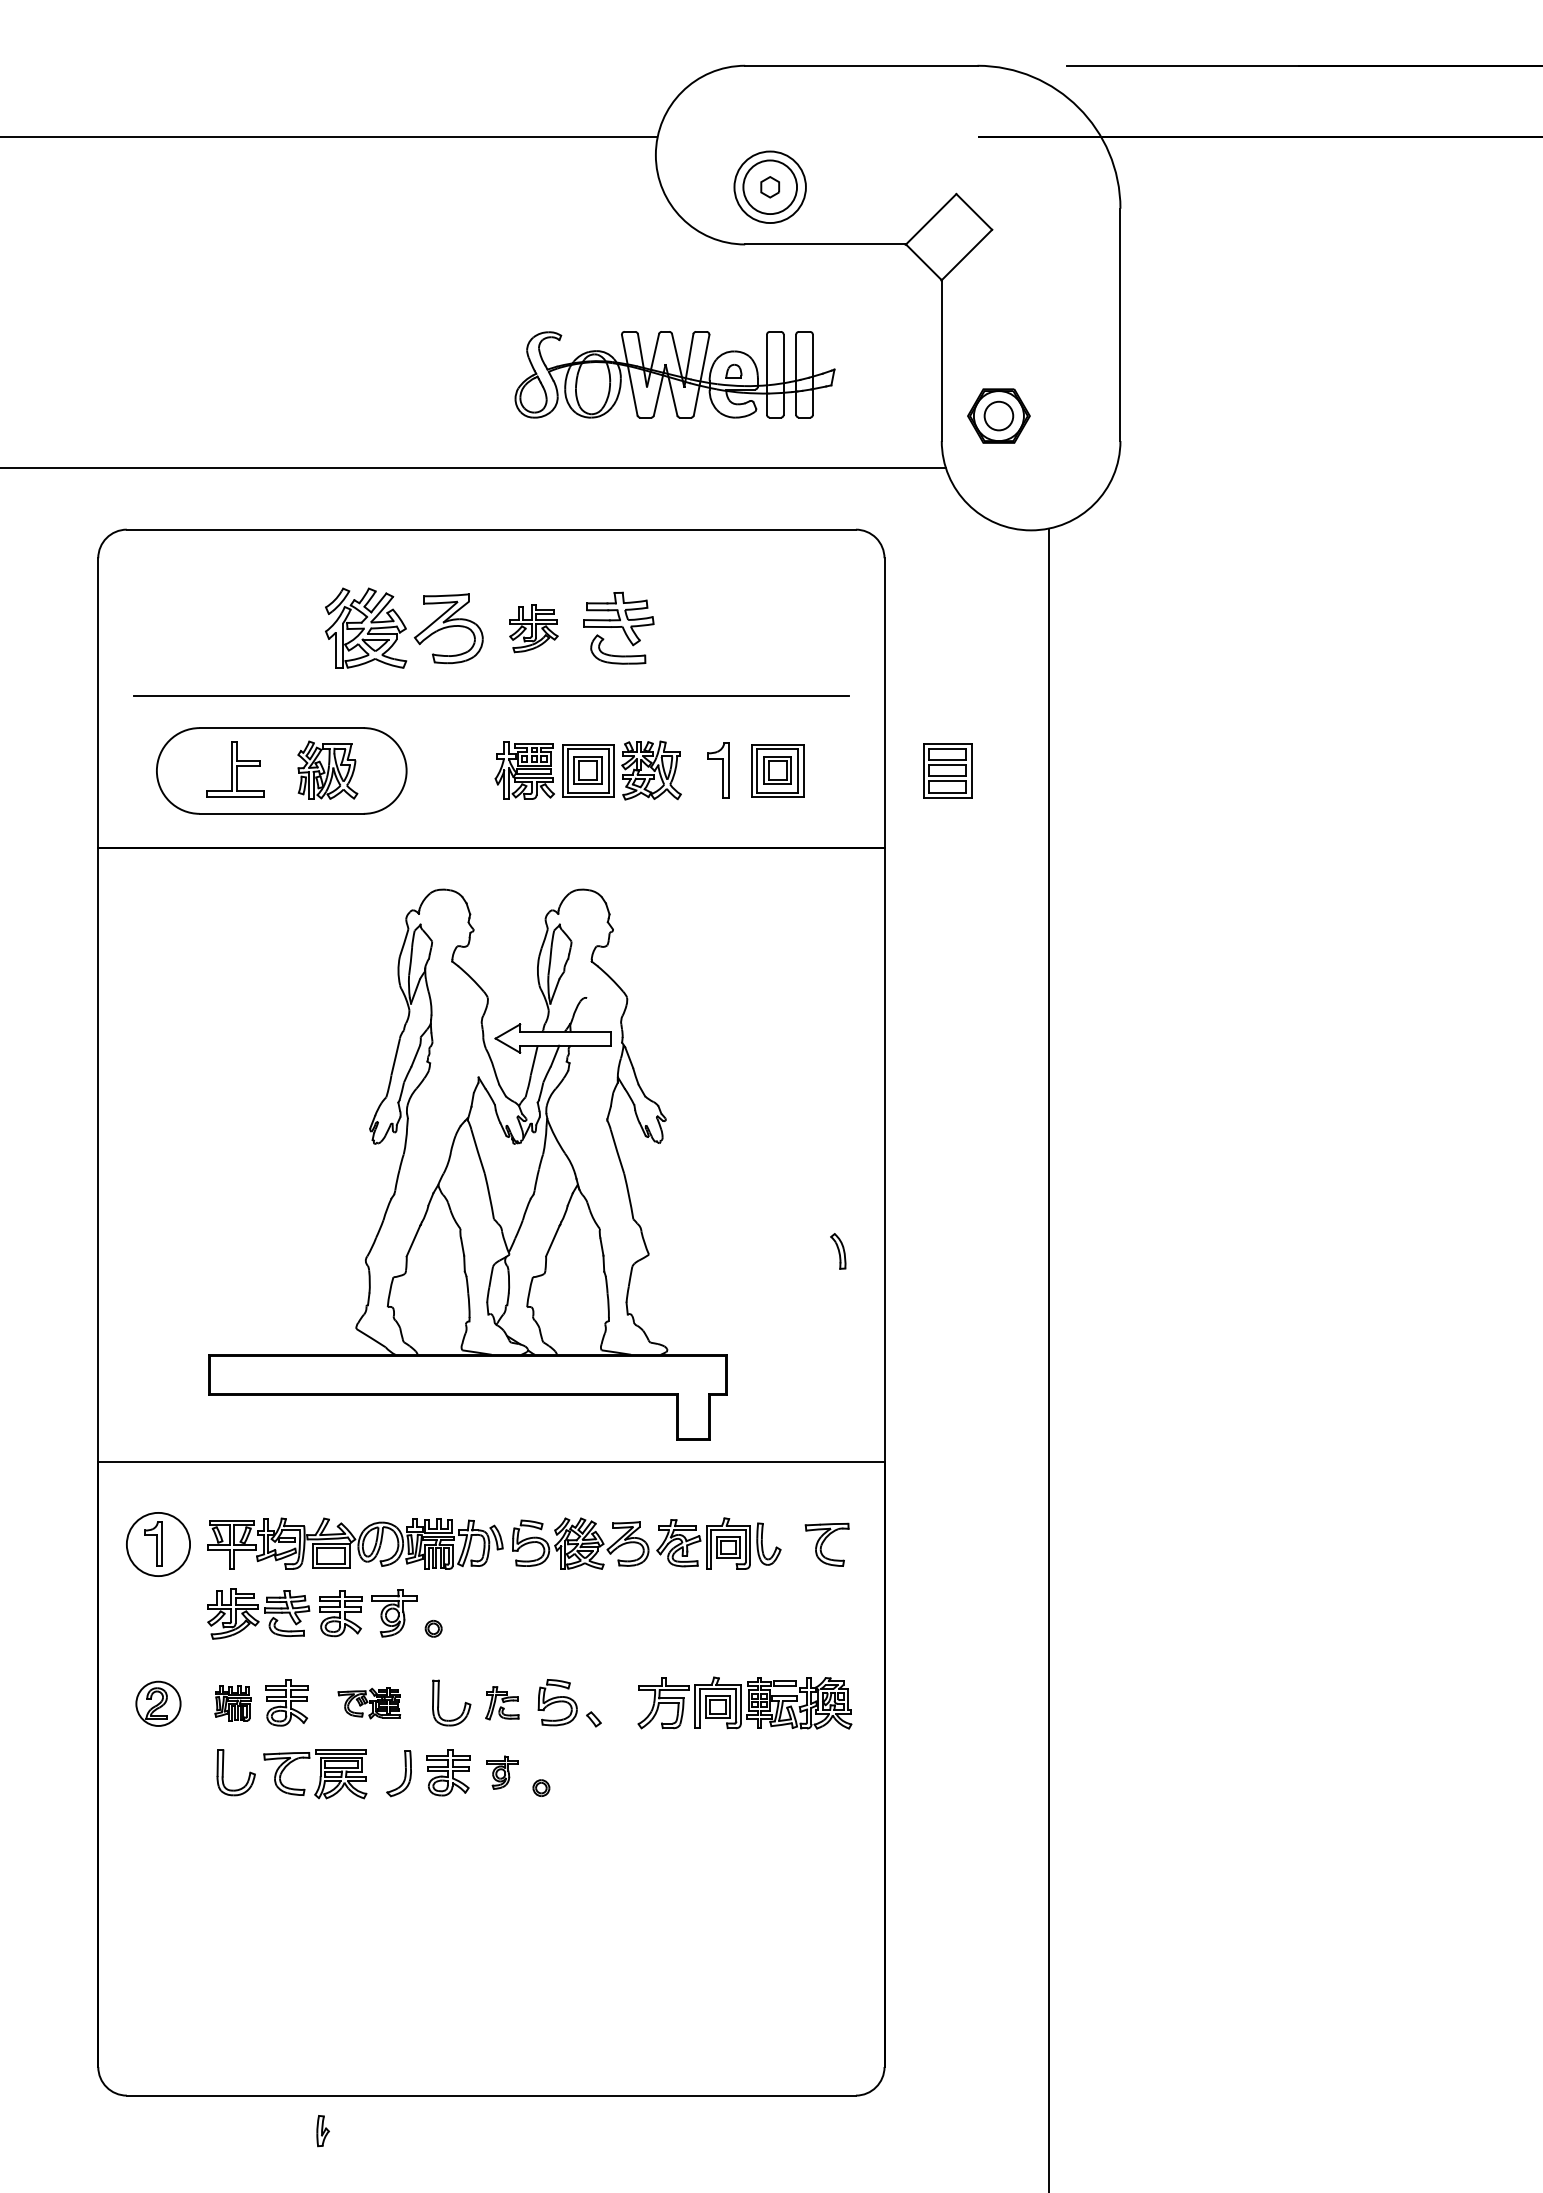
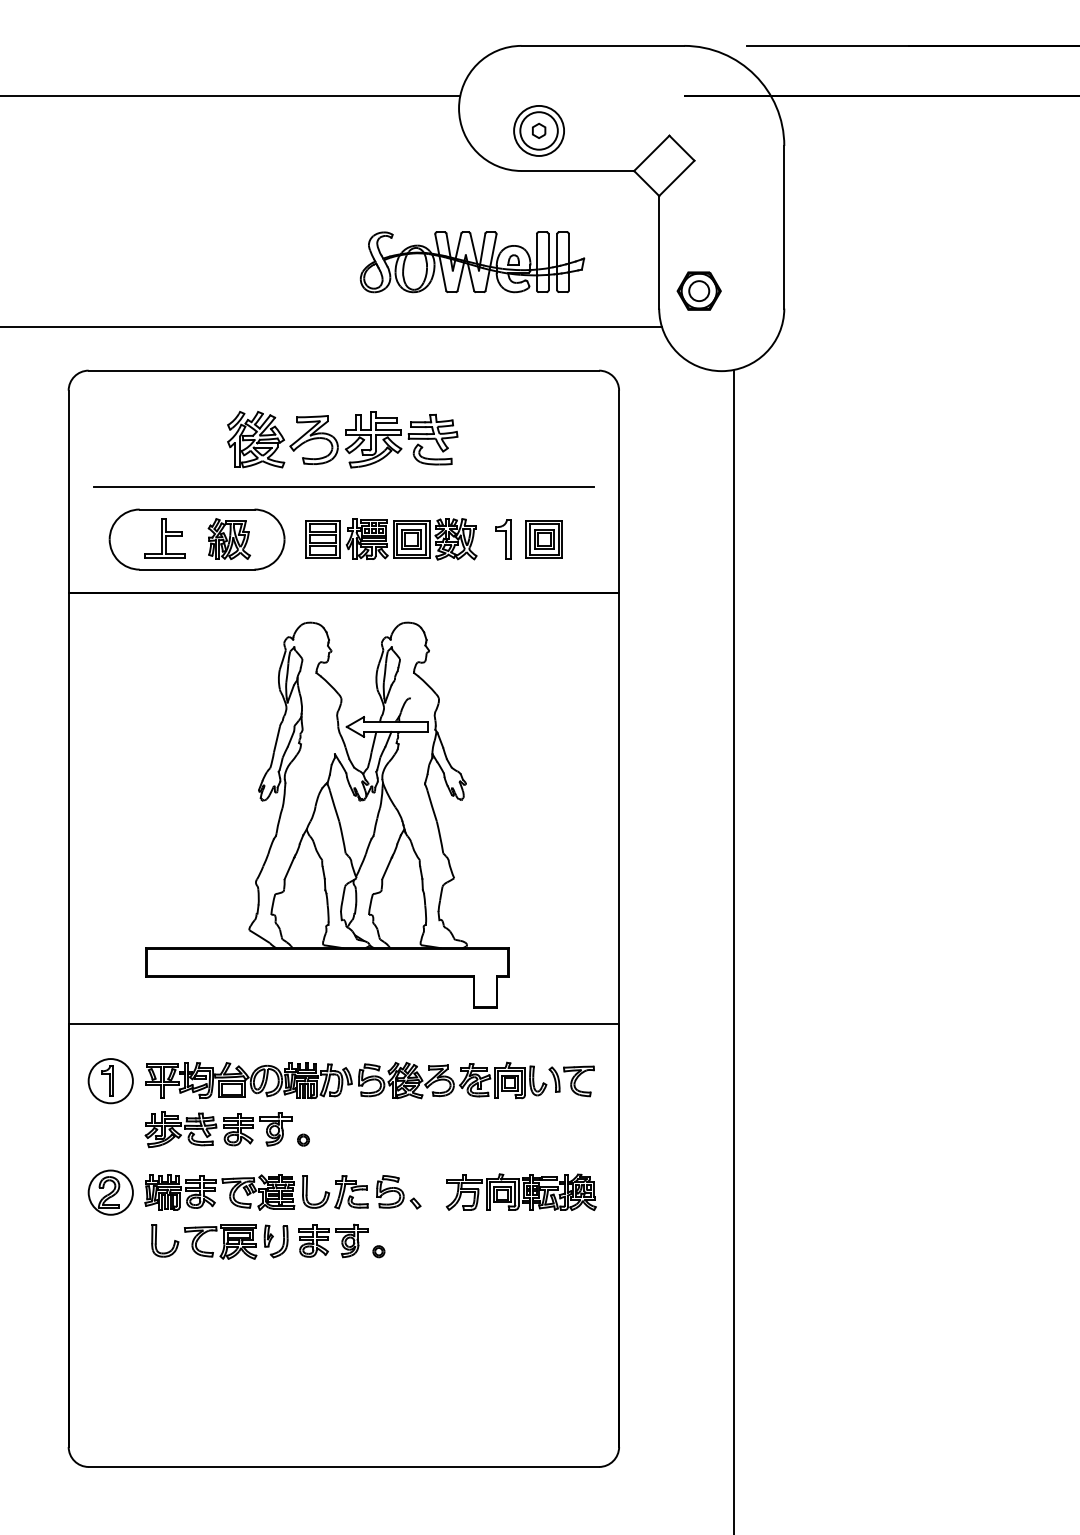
part: (533, 628) -> (373, 439), size x1.67
part: (947, 770) -> (322, 539), moved
part: (838, 1251) -> (554, 1079), moved
part: (232, 1702) -> (162, 1191), size x1.43
part: (158, 1703) -> (110, 1192), size x1.43
part: (369, 1703) -> (258, 1192), size x1.67
part: (502, 1703) -> (351, 1192), size x1.43
part: (502, 1772) -> (351, 1240), size x1.43
part: (322, 2131) -> (268, 1236), moved

